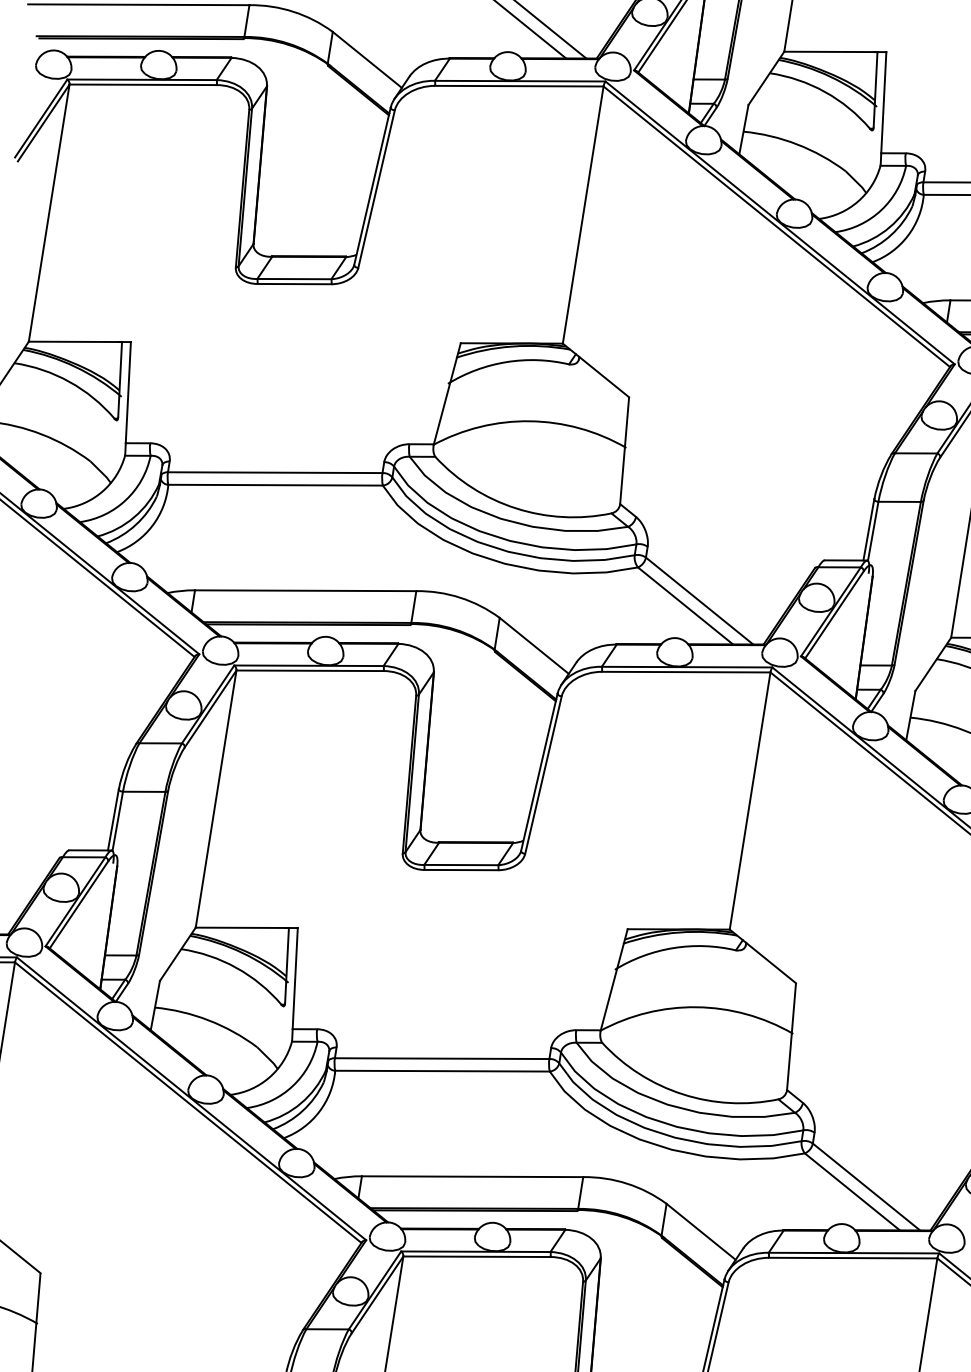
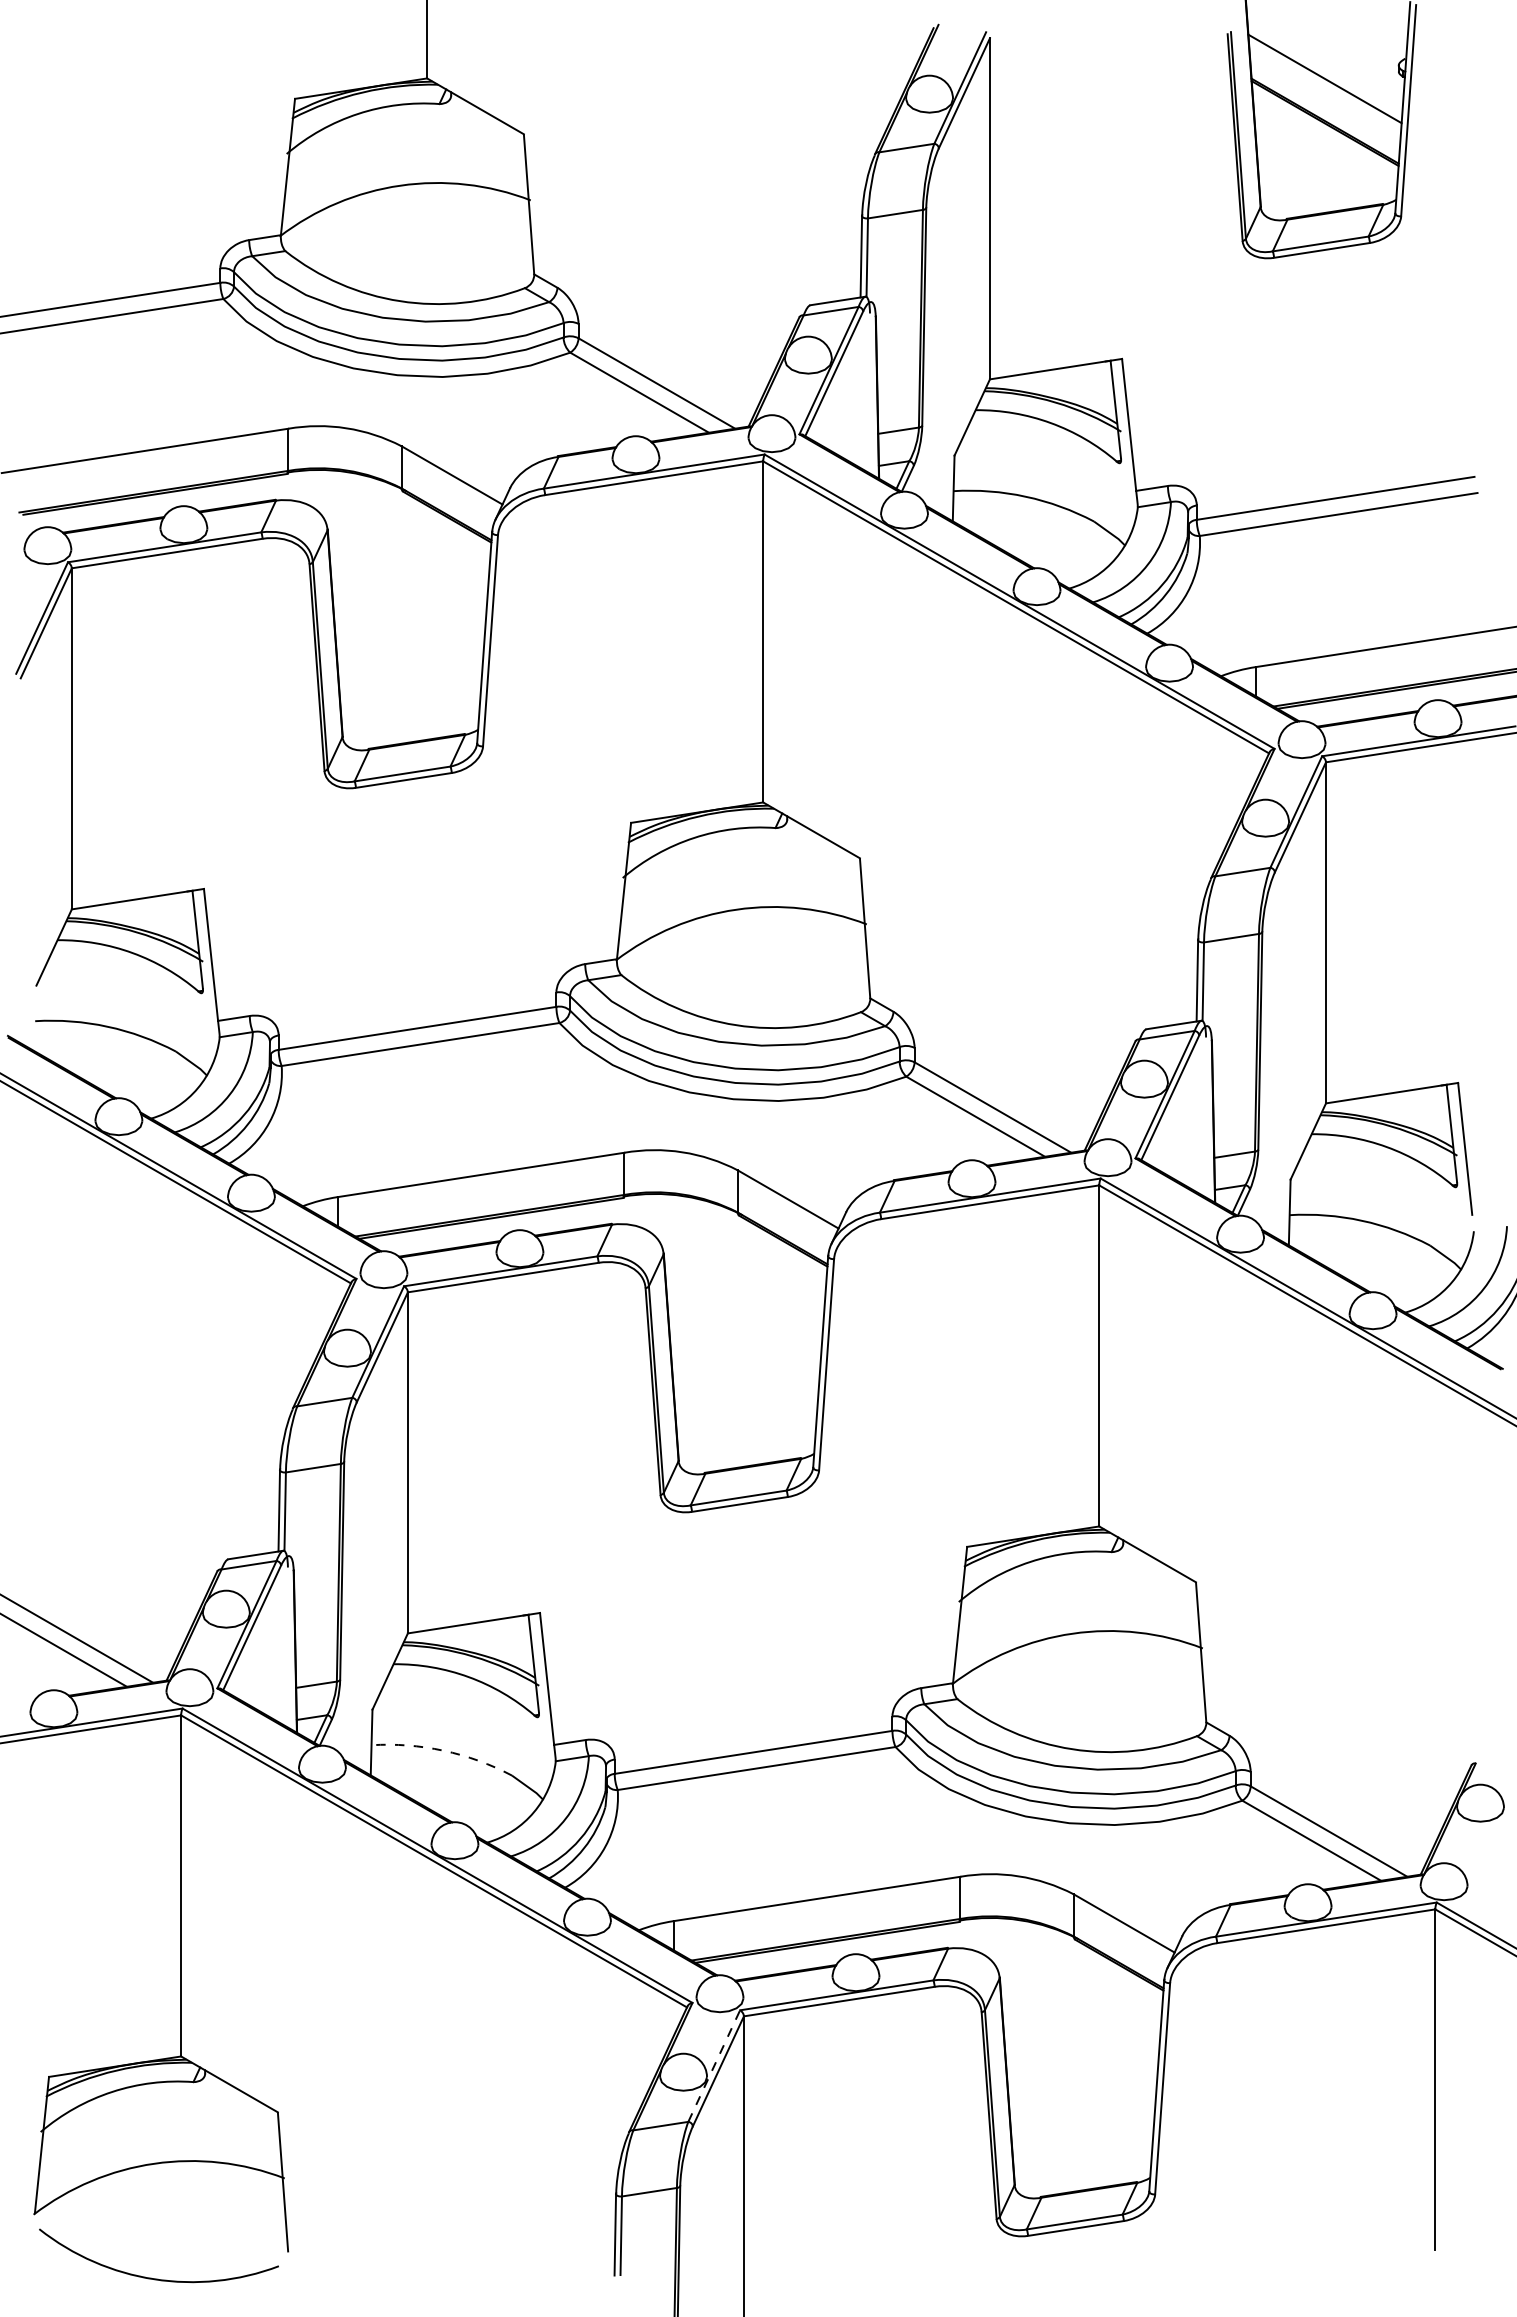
arc: (208, 1020) -> (443, 1750), solid -> dashed
line: (375, 1290) -> (714, 2066), solid -> dashed

